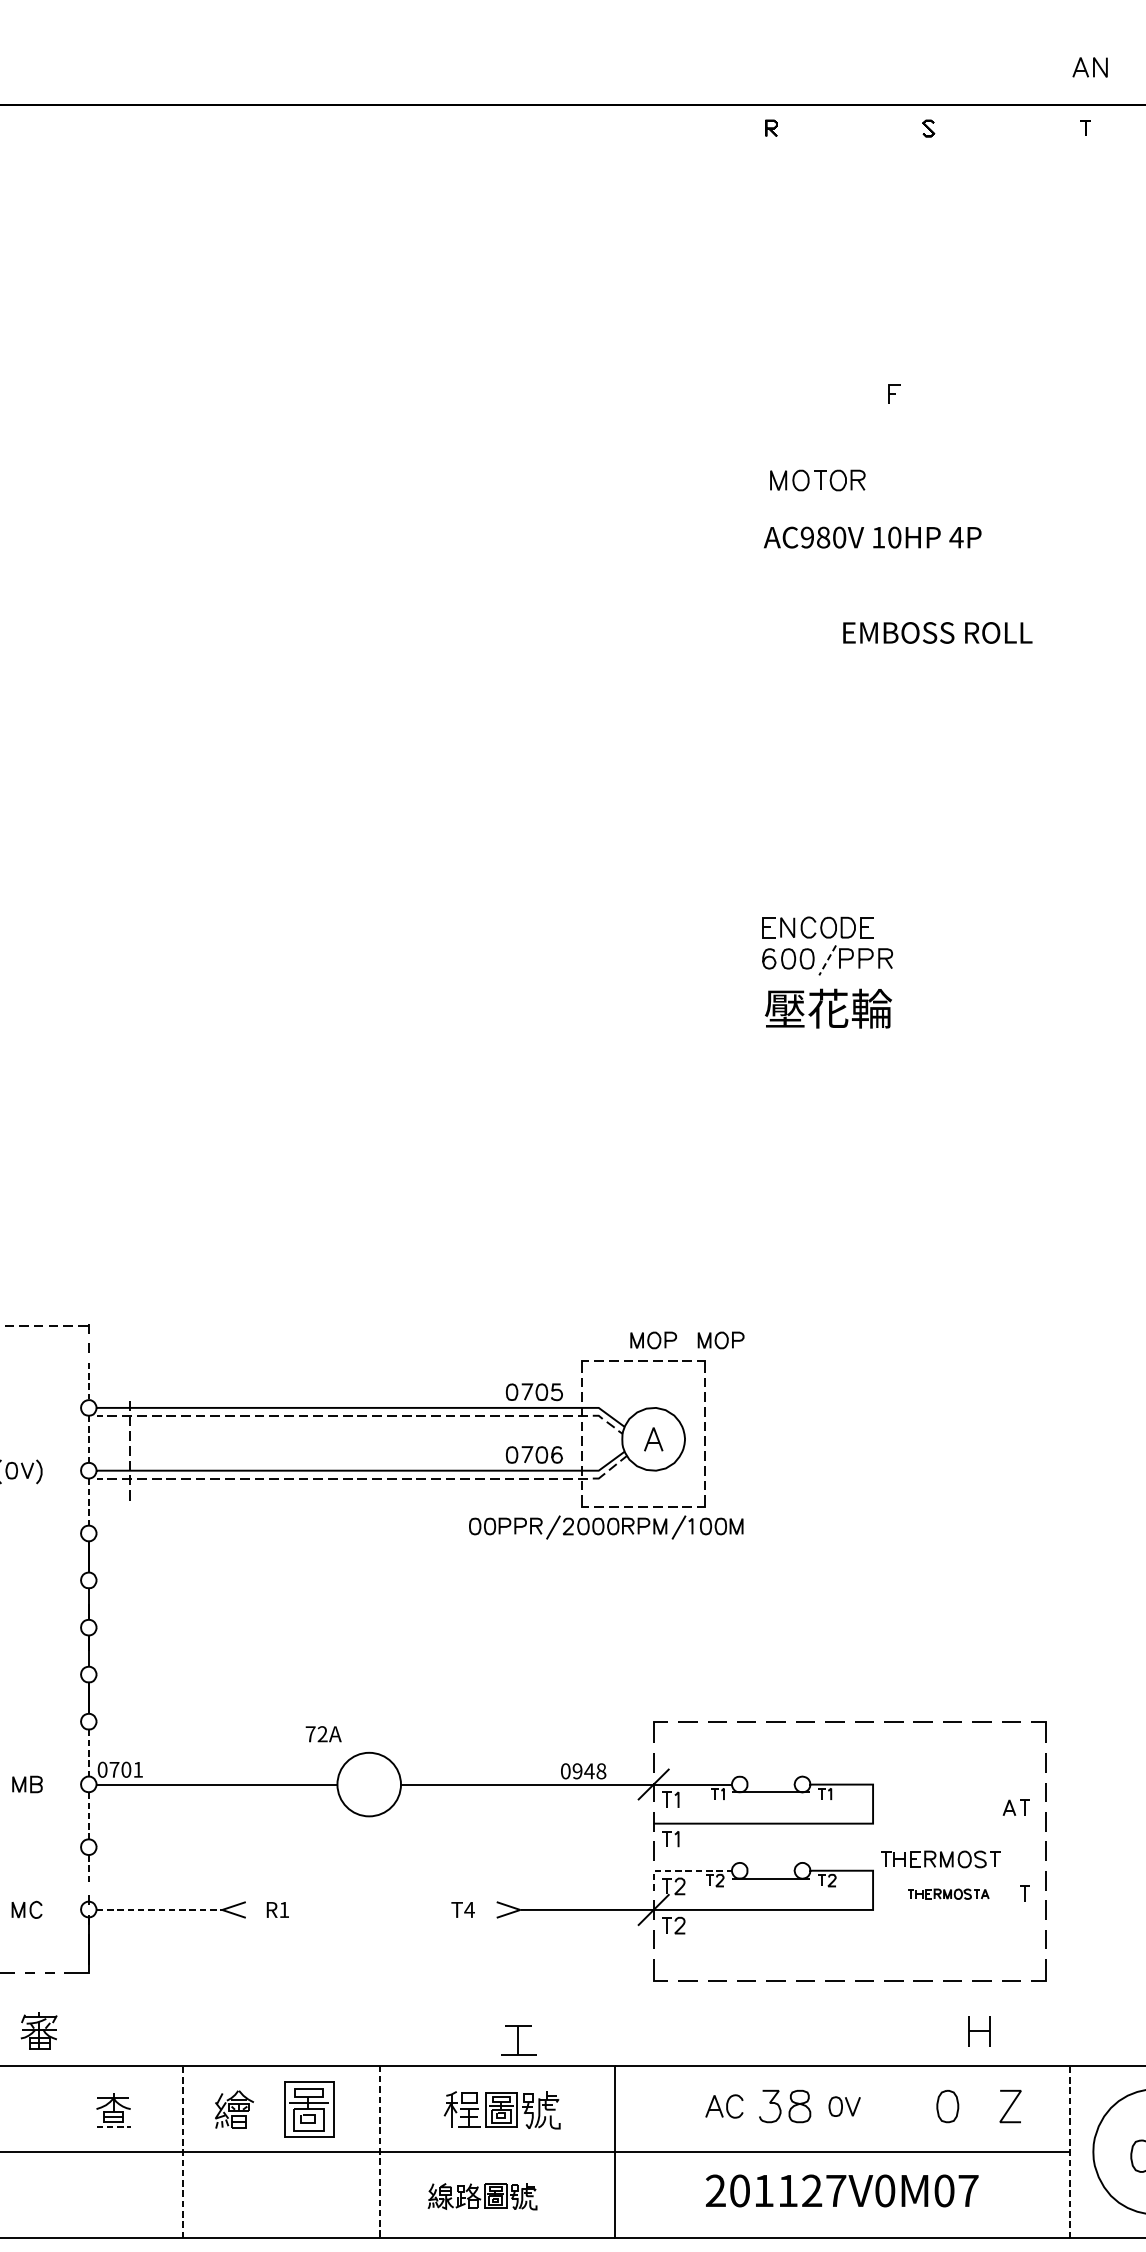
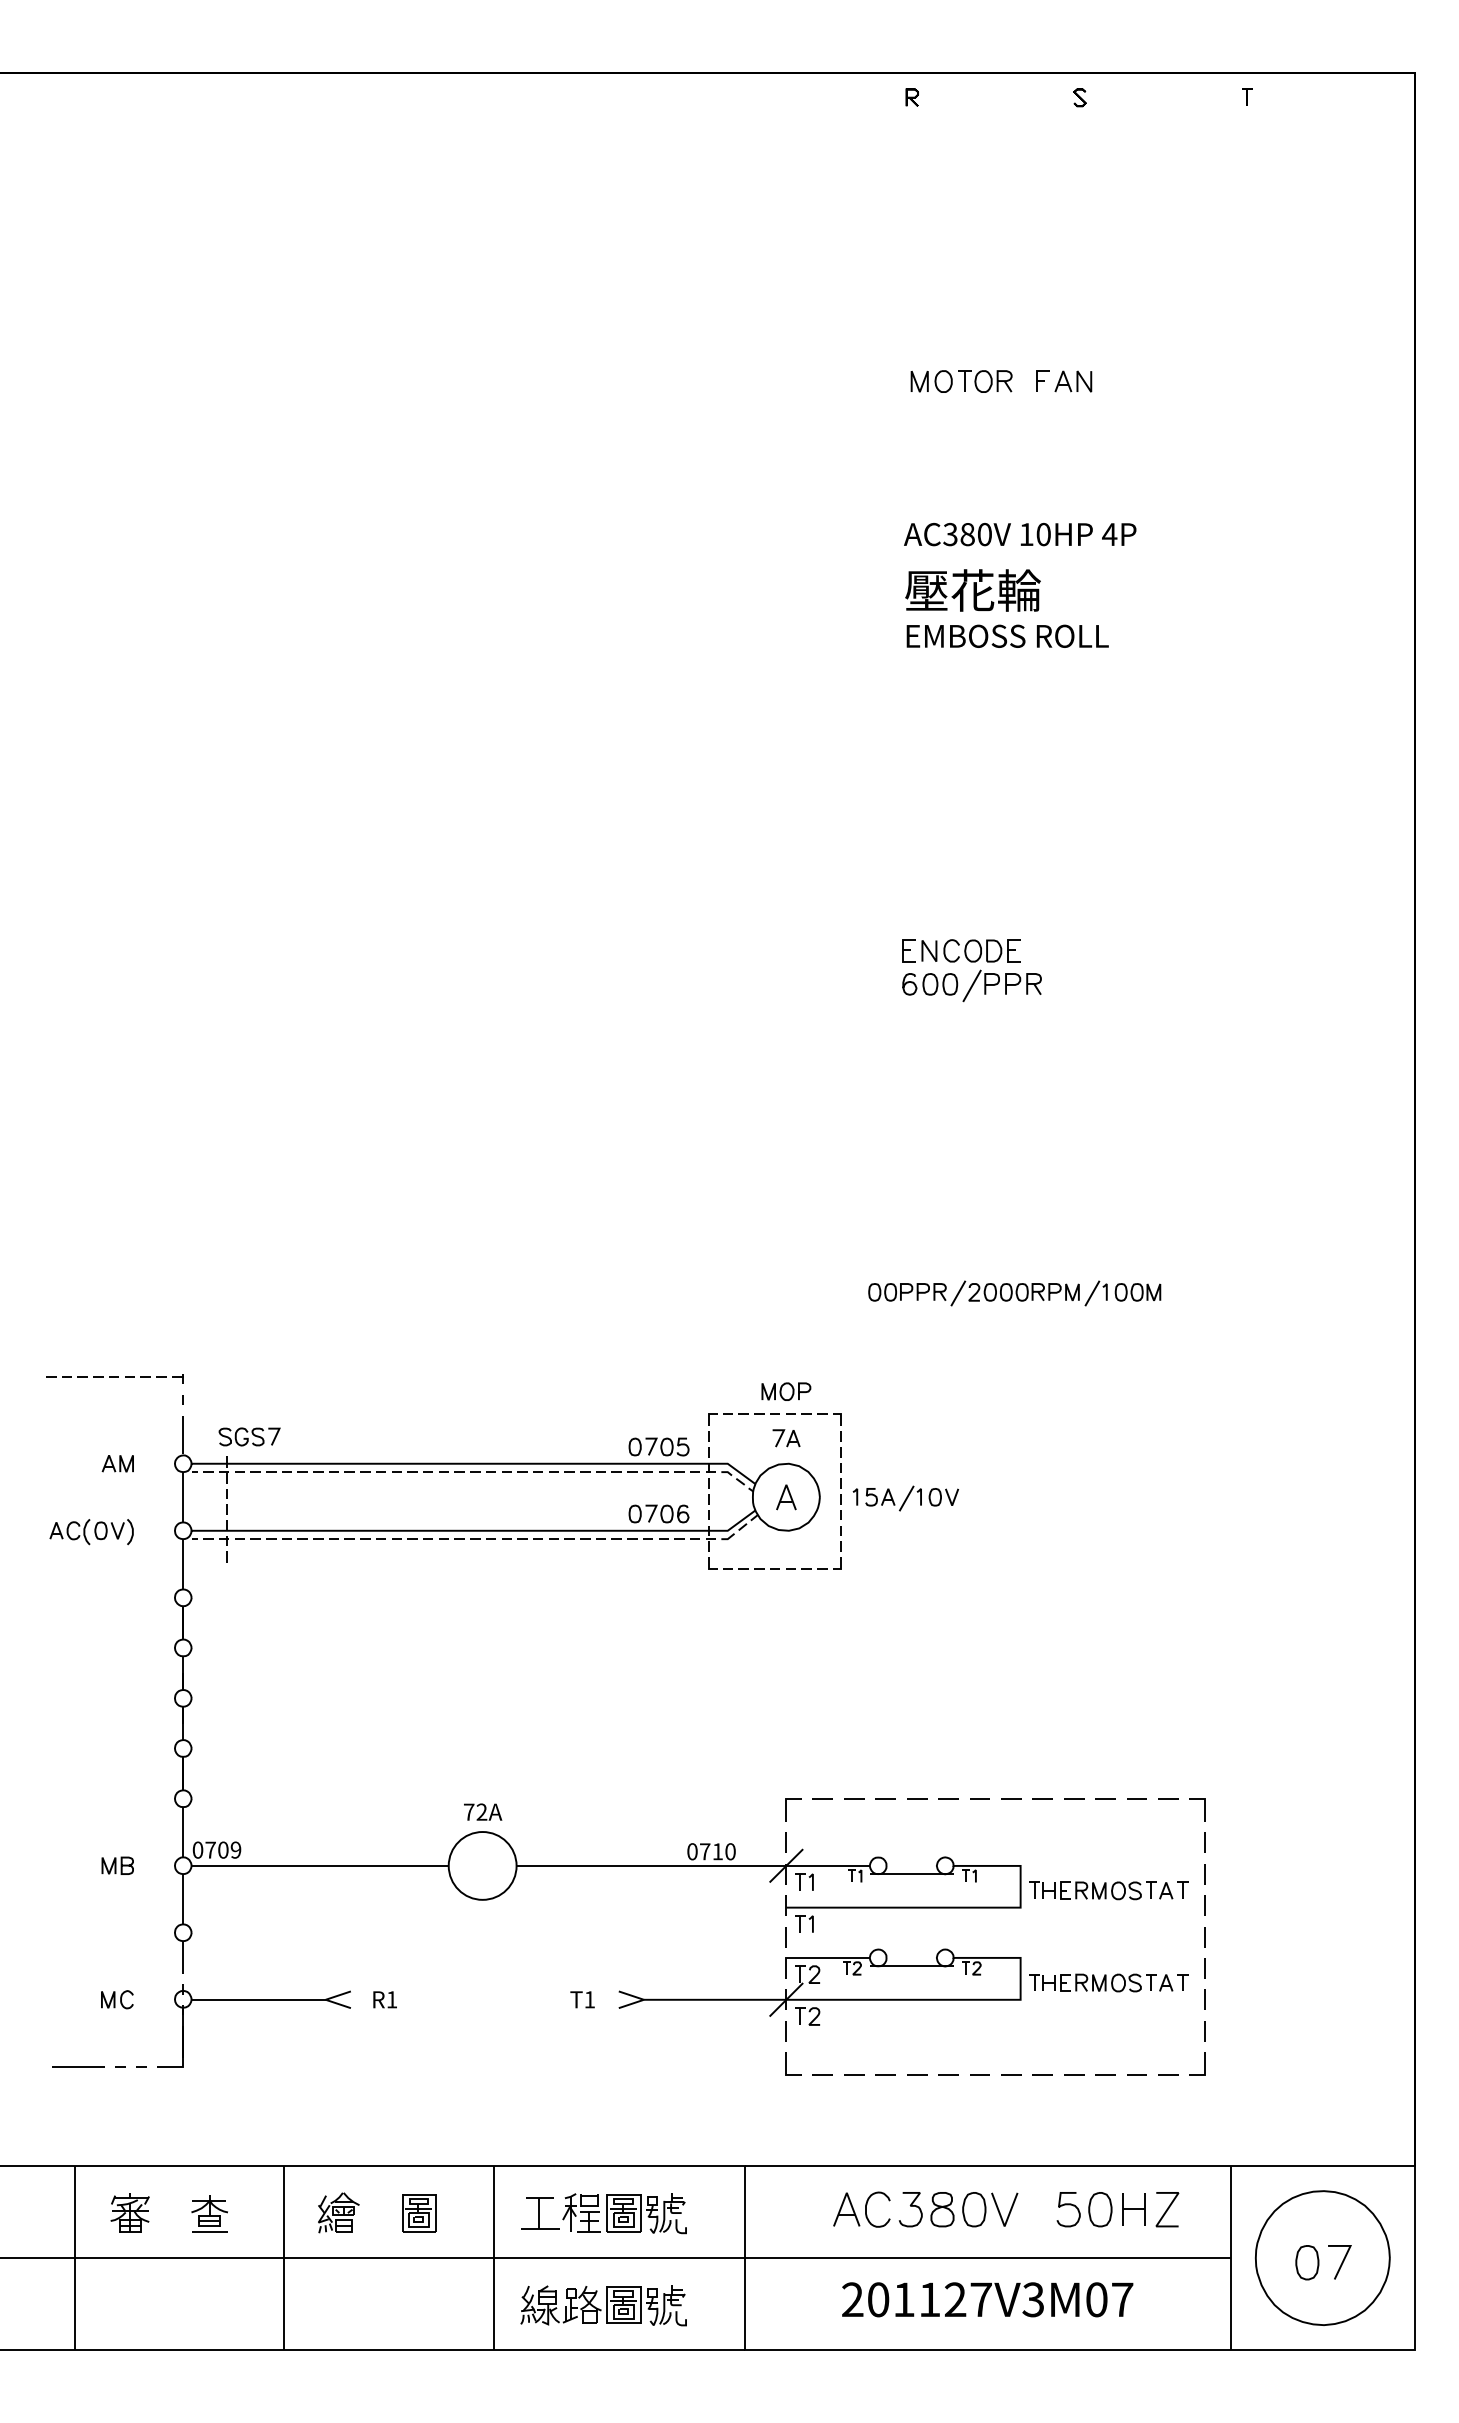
part: (1090, 67) -> (1073, 381), moved
part: (817, 480) -> (961, 381), moved
text: (807, 537) -> (950, 534), AC980V -> AC380V
text: (937, 632) -> (1007, 635), moved
line: (827, 960) -> (971, 986), dashed -> solid
text: (828, 1008) -> (972, 590), moved
part: (721, 1340) -> (858, 1391), removed
line: (89, 1381) -> (183, 1435), dashed -> solid
part: (150, 1382) -> (249, 1436), added
part: (653, 1384) -> (786, 1438), added
part: (27, 1407) -> (117, 1463), added
line: (89, 1439) -> (183, 1497), dashed -> solid
part: (765, 1440) -> (905, 1498), added
line: (89, 1502) -> (183, 1564), dashed -> solid
part: (606, 1527) -> (1014, 1293), moved
text: (324, 1733) -> (483, 1811), moved
line: (89, 1753) -> (183, 1832), dashed -> solid
text: (137, 1769) -> (235, 1849), 0701 -> 0709
text: (589, 1771) -> (717, 1851), 0948 -> 0710
line: (89, 1816) -> (183, 1899), dashed -> solid
part: (940, 1859) -> (1092, 1890), moved
line: (89, 1870) -> (183, 1957), dashed -> solid
line: (682, 1870) -> (817, 1957), dashed -> solid
part: (948, 1893) -> (1101, 1982), size x1.67
line: (160, 1909) -> (259, 1999), dashed -> solid
text: (469, 1909) -> (589, 1999), T4 -> T1
part: (38, 2030) -> (129, 2212), moved
part: (978, 2031) -> (1133, 2209), moved
part: (518, 2040) -> (540, 2213), moved
curve: (917, 2102) -> (1068, 2205), added
part: (724, 2106) -> (861, 2209), size x1.43
part: (844, 2106) -> (990, 2209), size x1.67
part: (310, 2110) -> (419, 2213), size x0.62
line: (114, 2126) -> (210, 2231), dashed -> solid
line: (183, 2151) -> (284, 2257), dashed -> solid
line: (1069, 2151) -> (1230, 2257), dashed -> solid
line: (379, 2152) -> (493, 2258), dashed -> solid
text: (885, 2190) -> (1033, 2299), 201127V0M07 -> 201127V3M07
part: (482, 2196) -> (603, 2305), size x1.43

